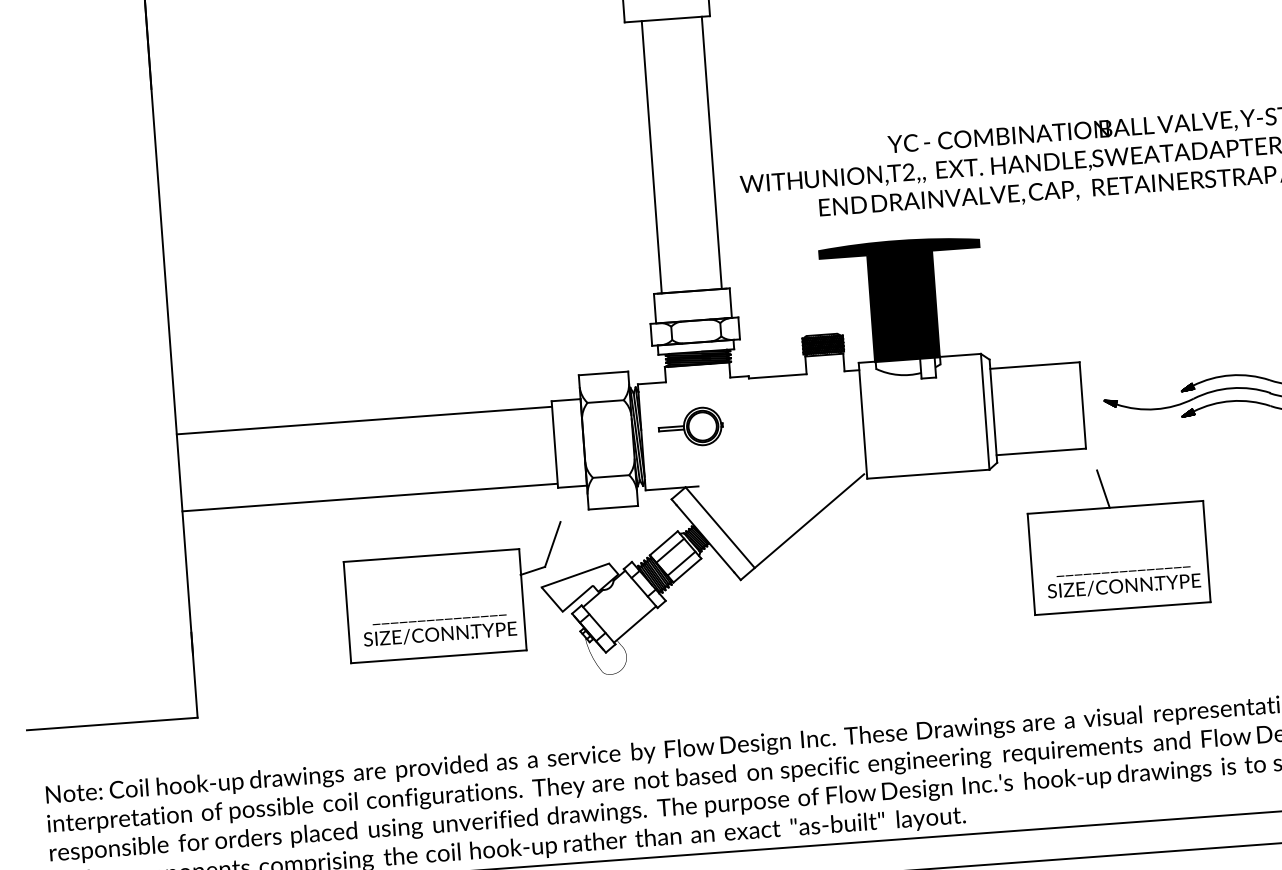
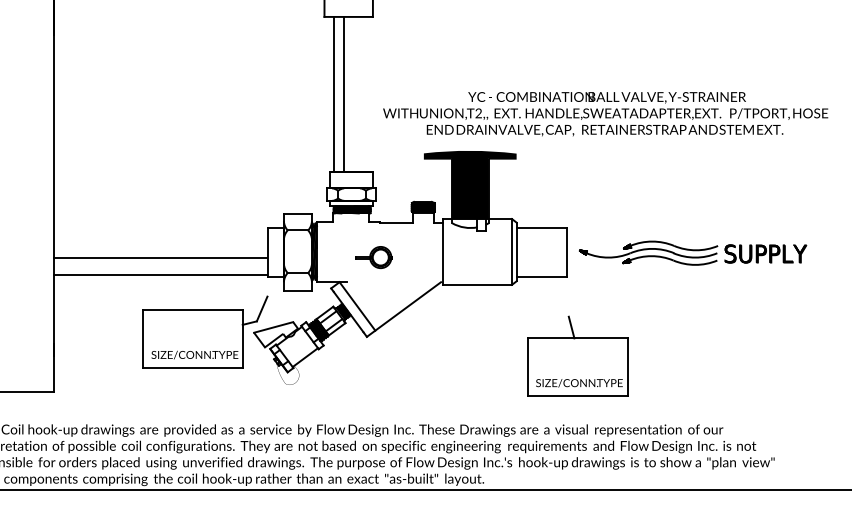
line: (712, 151) -> (344, 93), moved
line: (363, 421) -> (160, 258), moved
part: (689, 427) -> (373, 257), moved
part: (1117, 537) -> (577, 355), moved

